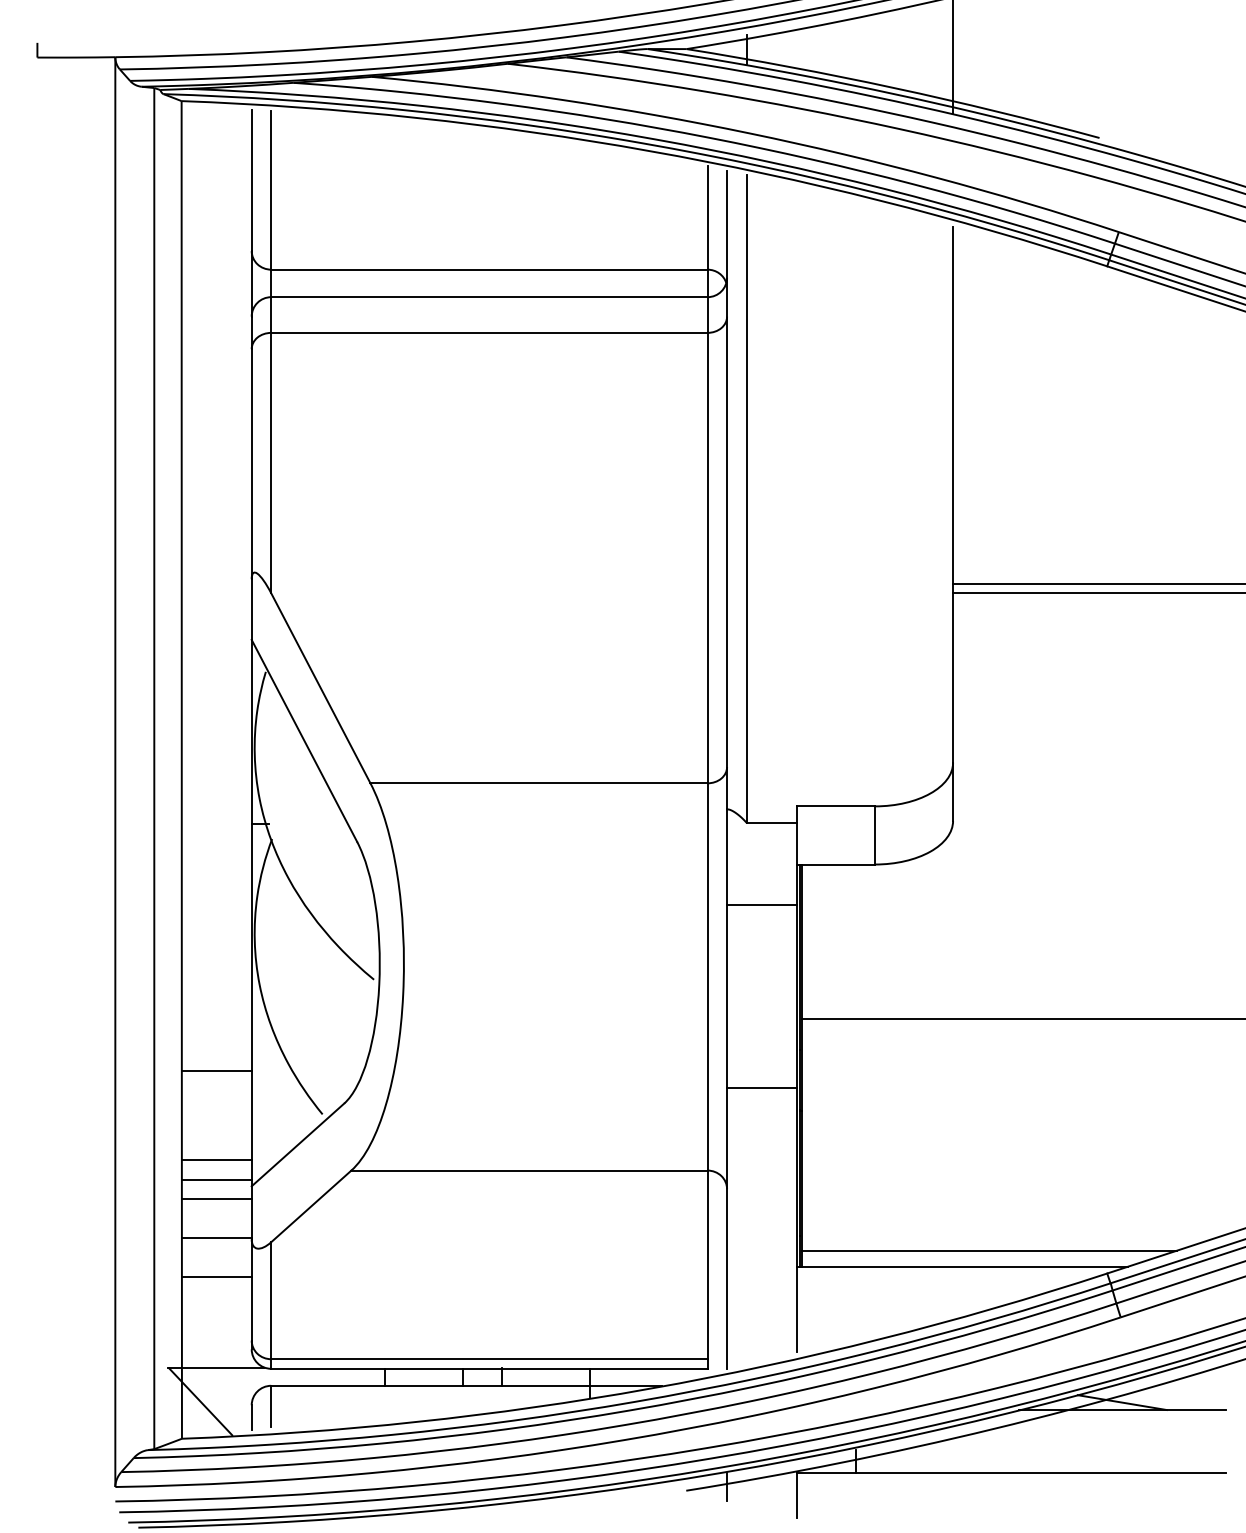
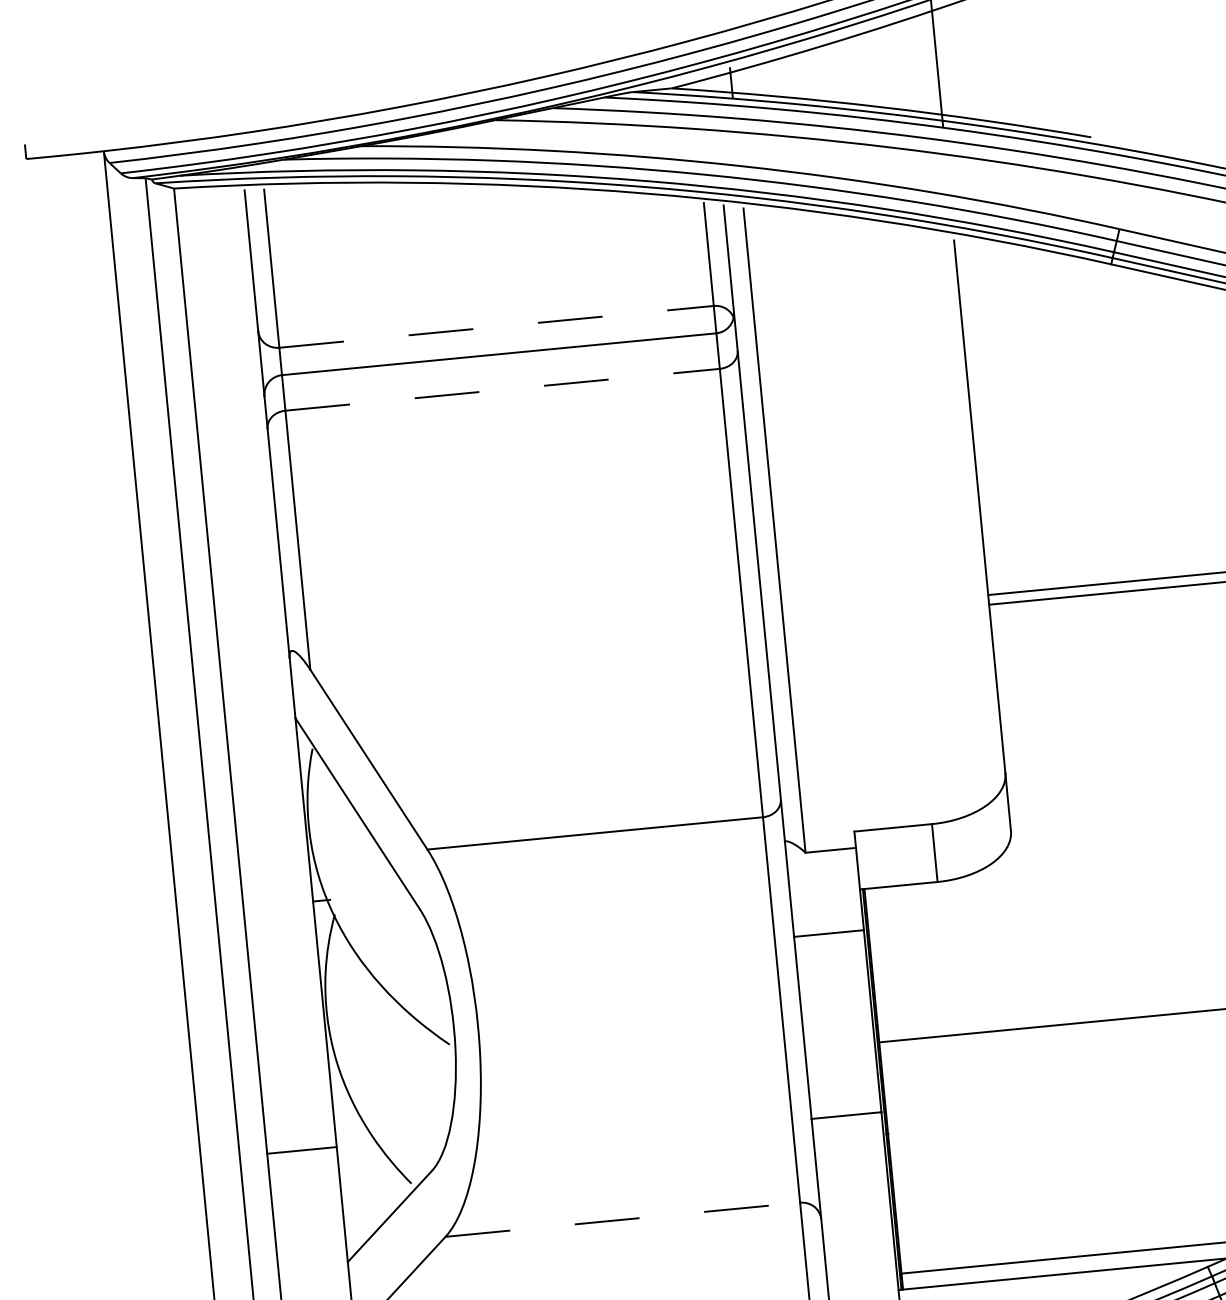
line: (489, 269) -> (496, 326), solid -> dashed
line: (489, 332) -> (502, 389), solid -> dashed
line: (216, 1160) -> (310, 1239), removed
line: (530, 1170) -> (623, 1219), solid -> dashed
line: (216, 1179) -> (312, 1258), removed
line: (216, 1199) -> (314, 1278), removed

